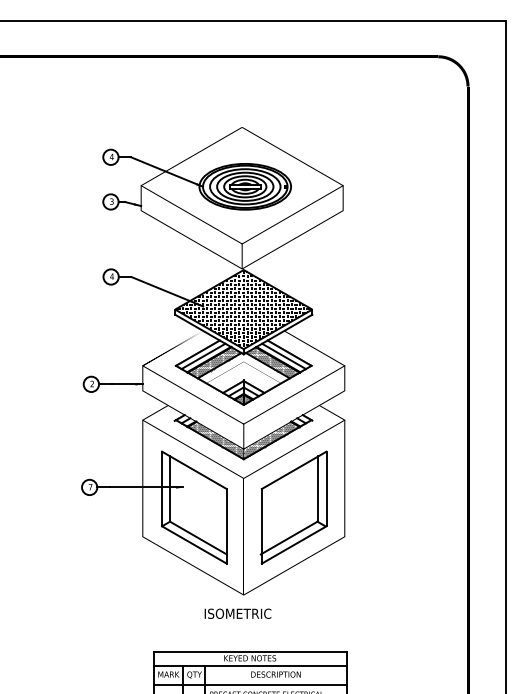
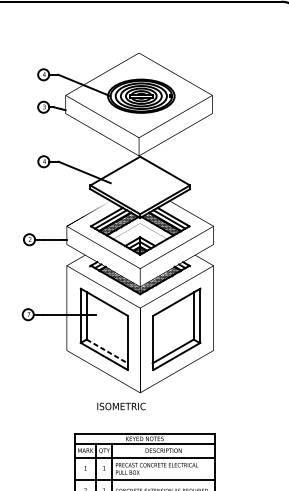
hatch: (244, 309) -> (140, 185), removed
line: (198, 538) -> (107, 351), solid -> dashed
text: (237, 613) -> (121, 406), moved

